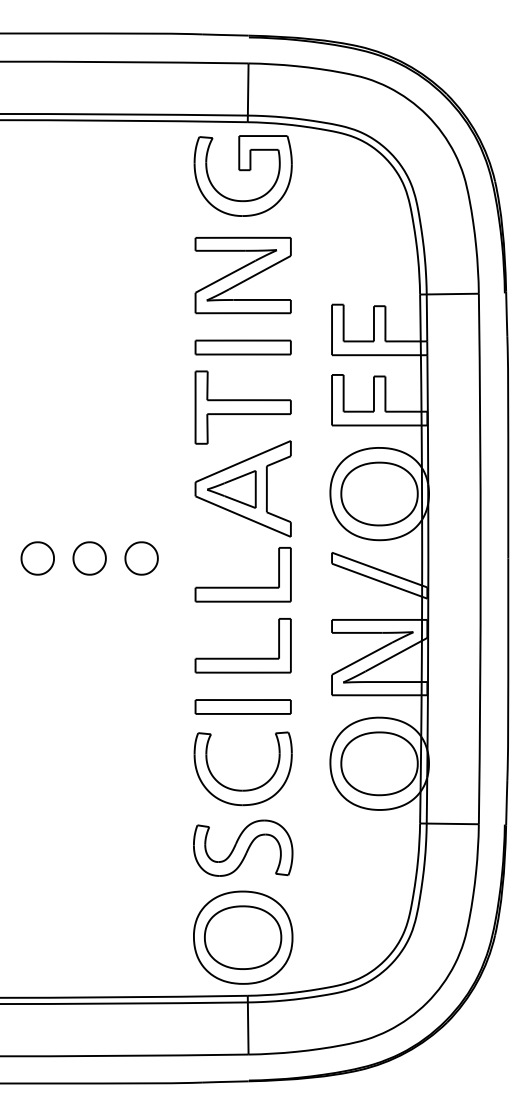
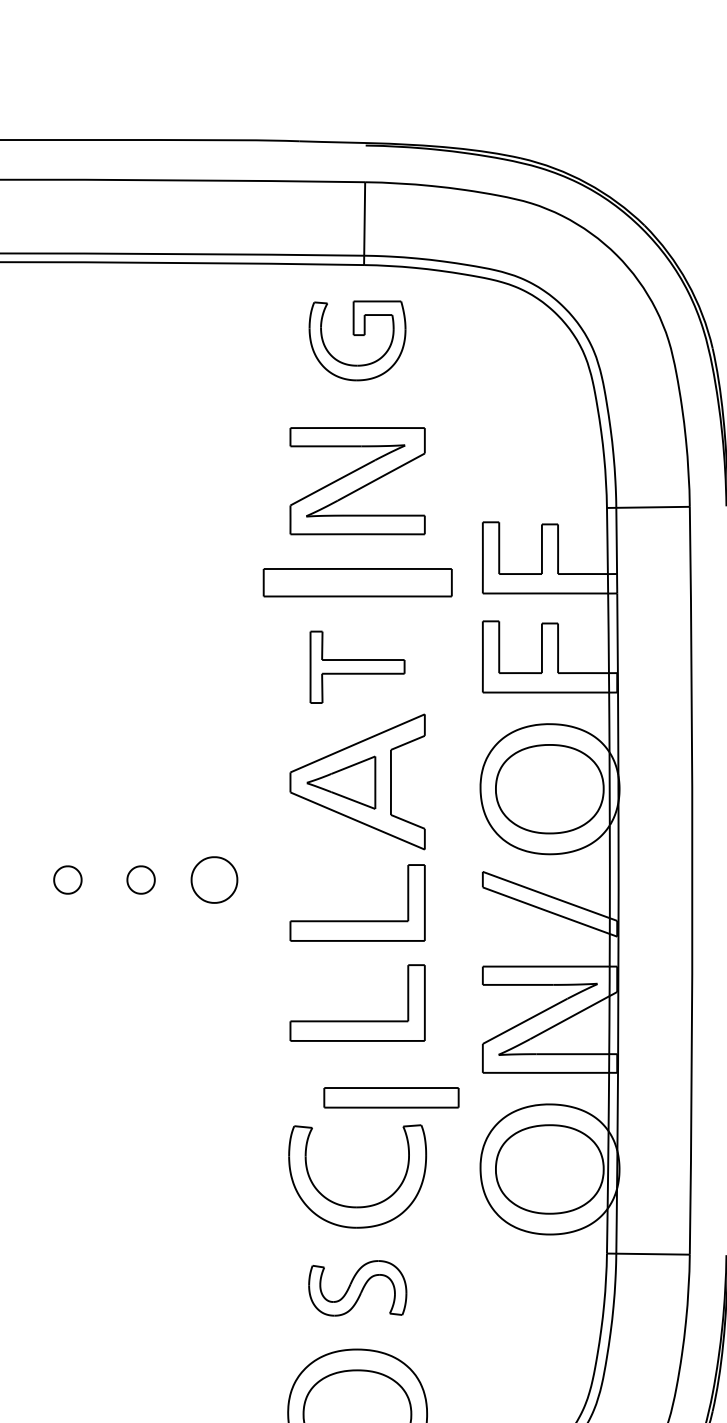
part: (242, 175) -> (356, 340), size x0.7
part: (242, 347) -> (356, 582), size x1.4
part: (242, 407) -> (356, 667), size x0.7
part: (37, 558) -> (67, 880), size x0.6
part: (89, 558) -> (140, 880), size x0.6
part: (242, 706) -> (390, 1097), moved
part: (243, 847) -> (358, 1287), size x0.7

